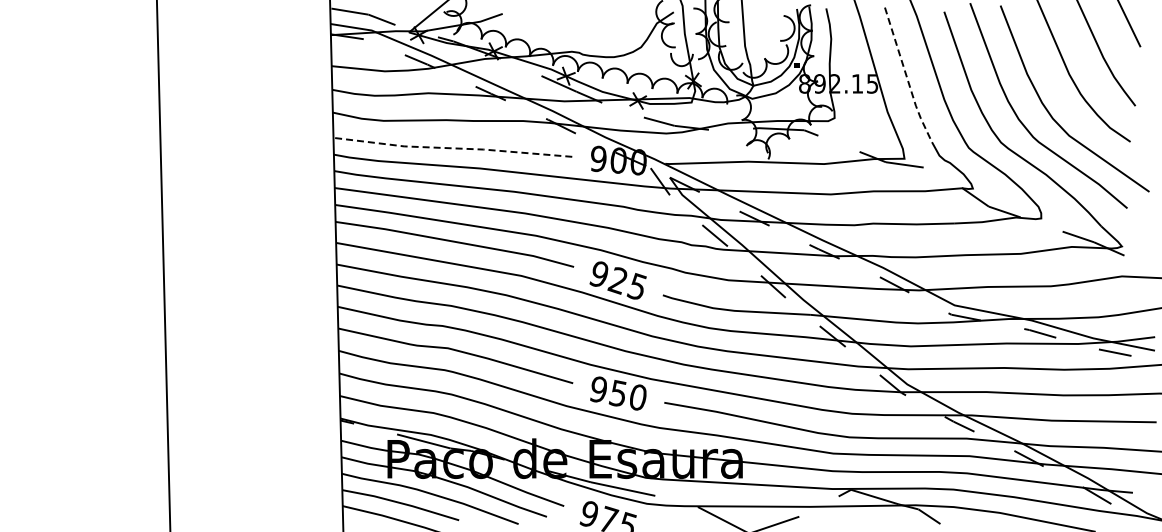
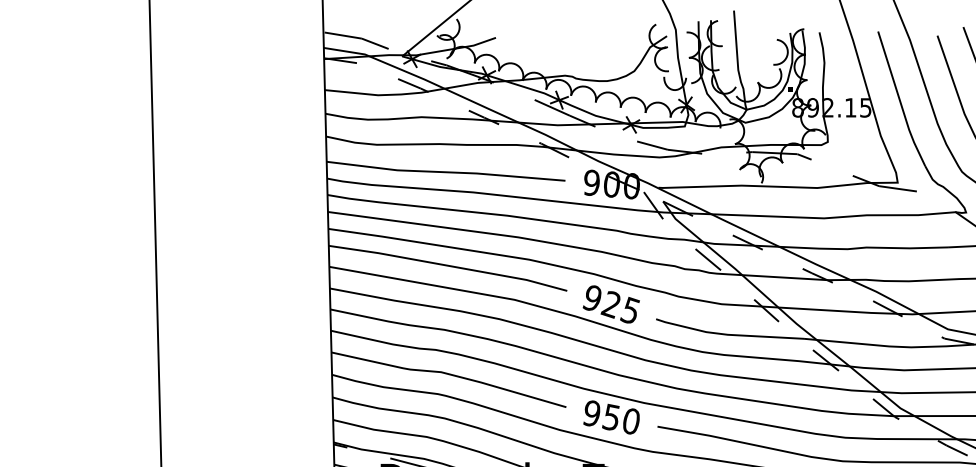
line: (906, 76) -> (899, 100), dashed -> solid
line: (451, 148) -> (444, 172), dashed -> solid

